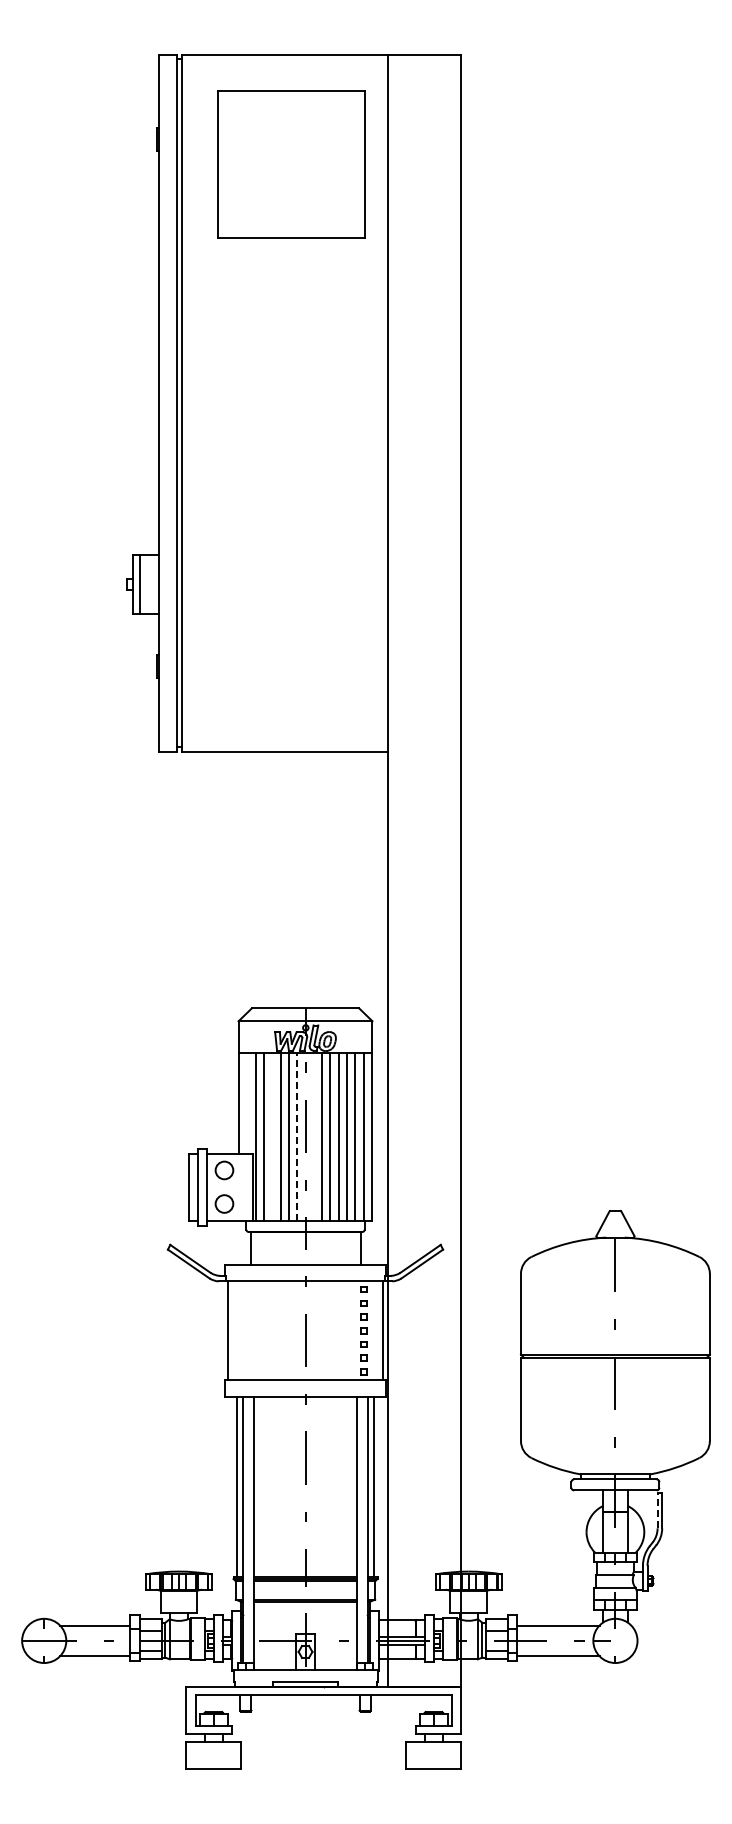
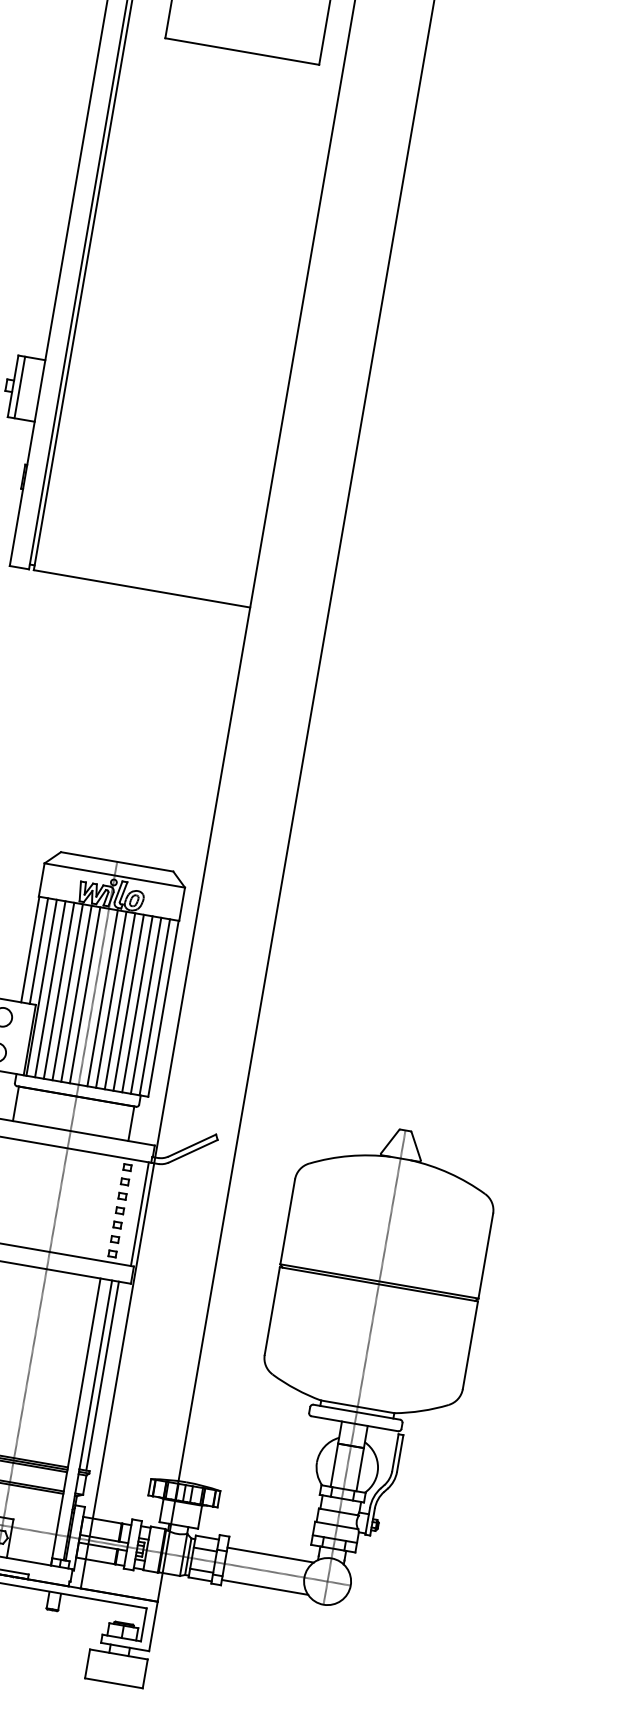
line: (247, 1103) -> (39, 951), added
line: (272, 1136) -> (59, 990), added
line: (297, 1136) -> (85, 994), dashed -> solid
line: (313, 1136) -> (102, 997), added
line: (657, 1510) -> (395, 1452), dashed -> solid

